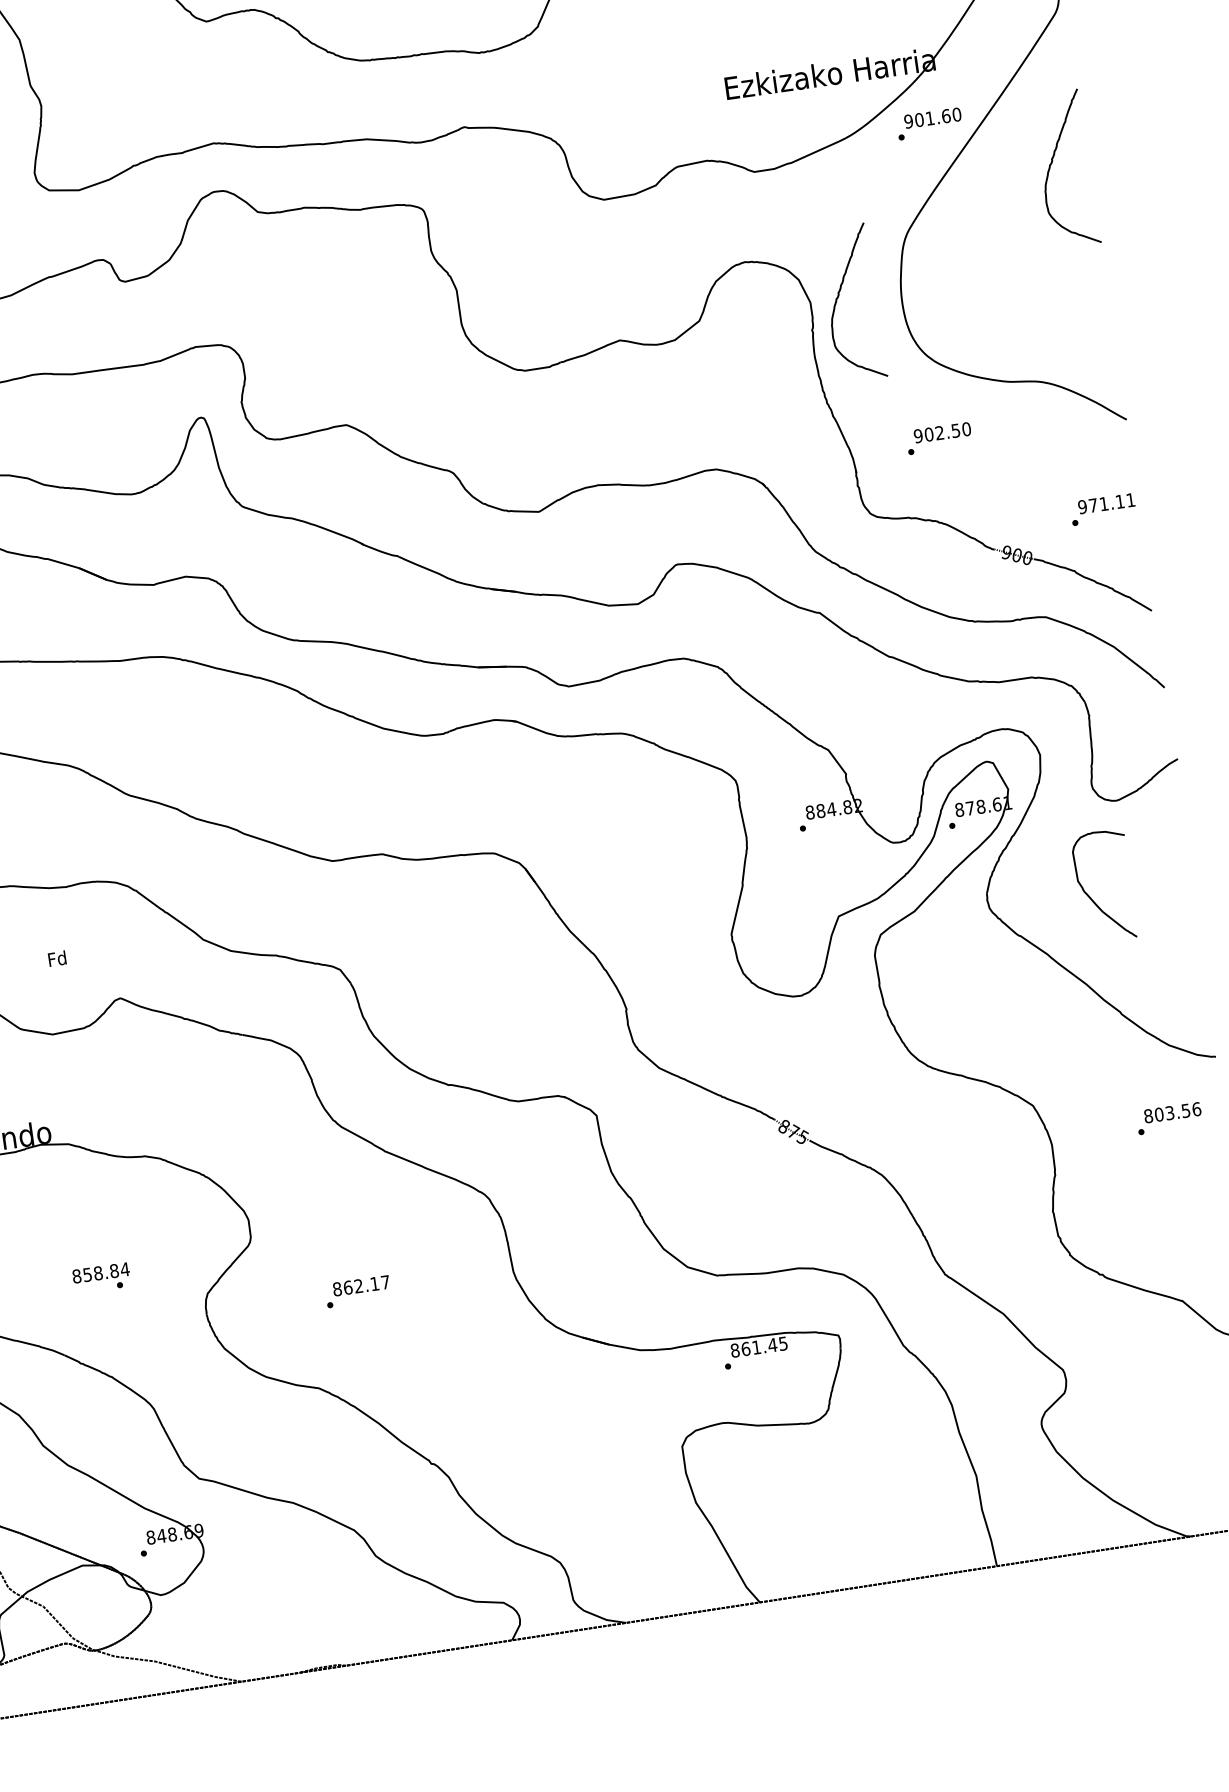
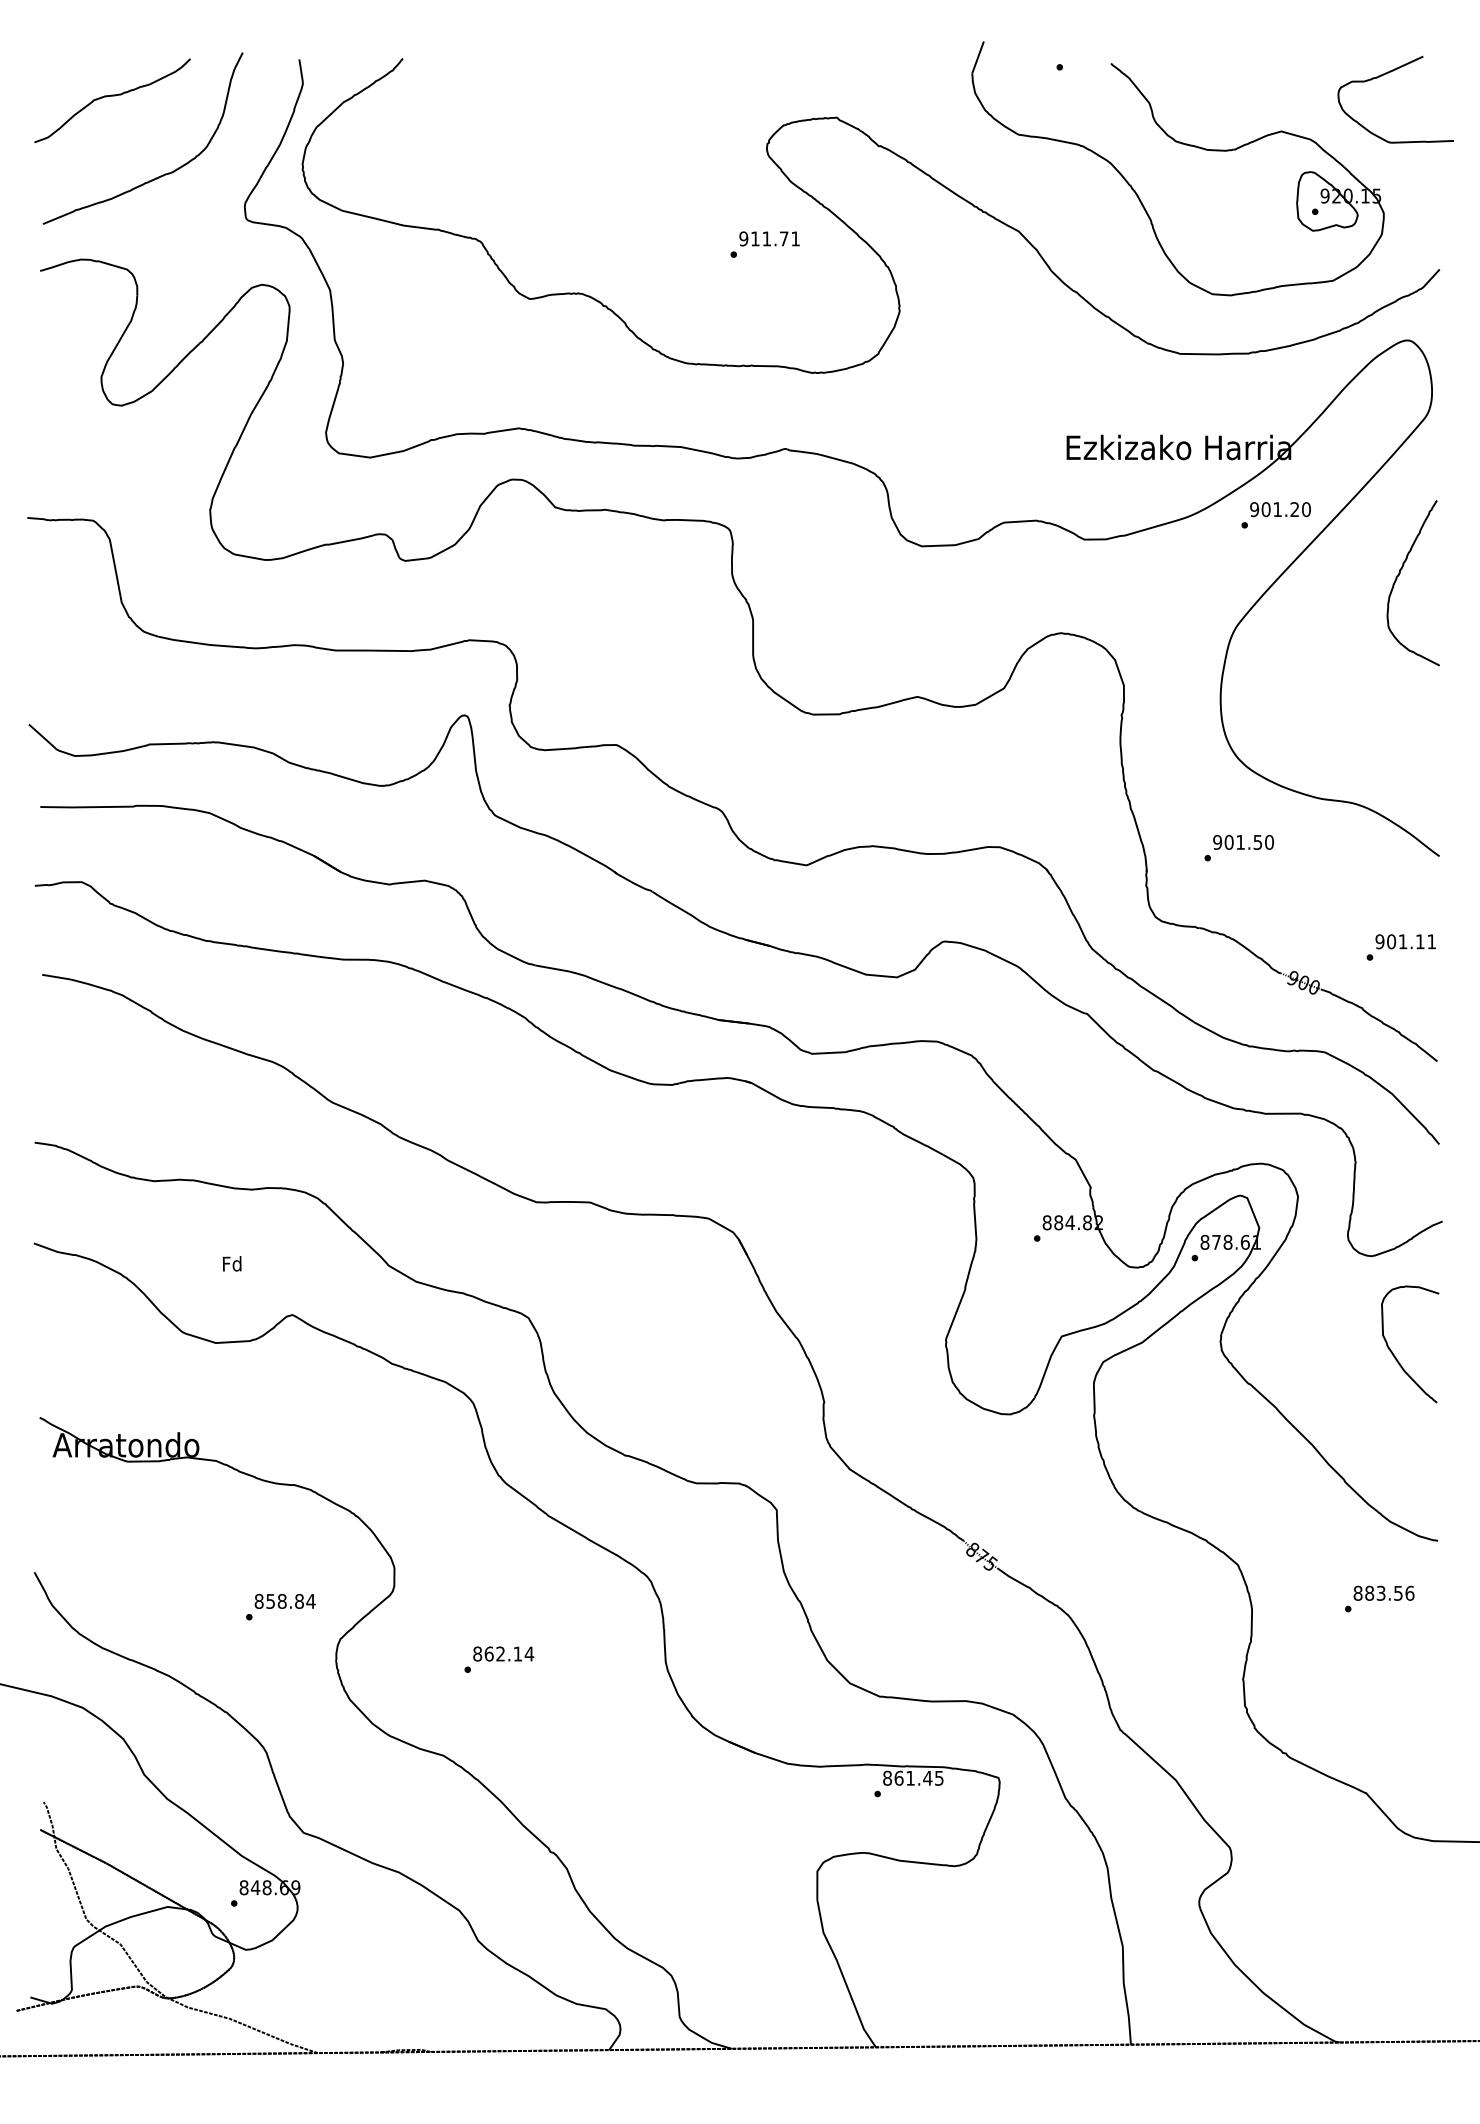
text: (945, 116) -> (1294, 509), 901.60 -> 901.20
curve: (838, 297) -> (1154, 684), removed
text: (939, 432) -> (1240, 841), 902.50 -> 901.50
text: (1093, 505) -> (1391, 941), 971.11 -> 901.11
curve: (1091, 897) -> (1394, 1354), moved
text: (1159, 1114) -> (1369, 1593), 803.56 -> 883.56
text: (100, 1273) -> (284, 1601), moved
text: (385, 1281) -> (529, 1653), 862.17 -> 862.14

